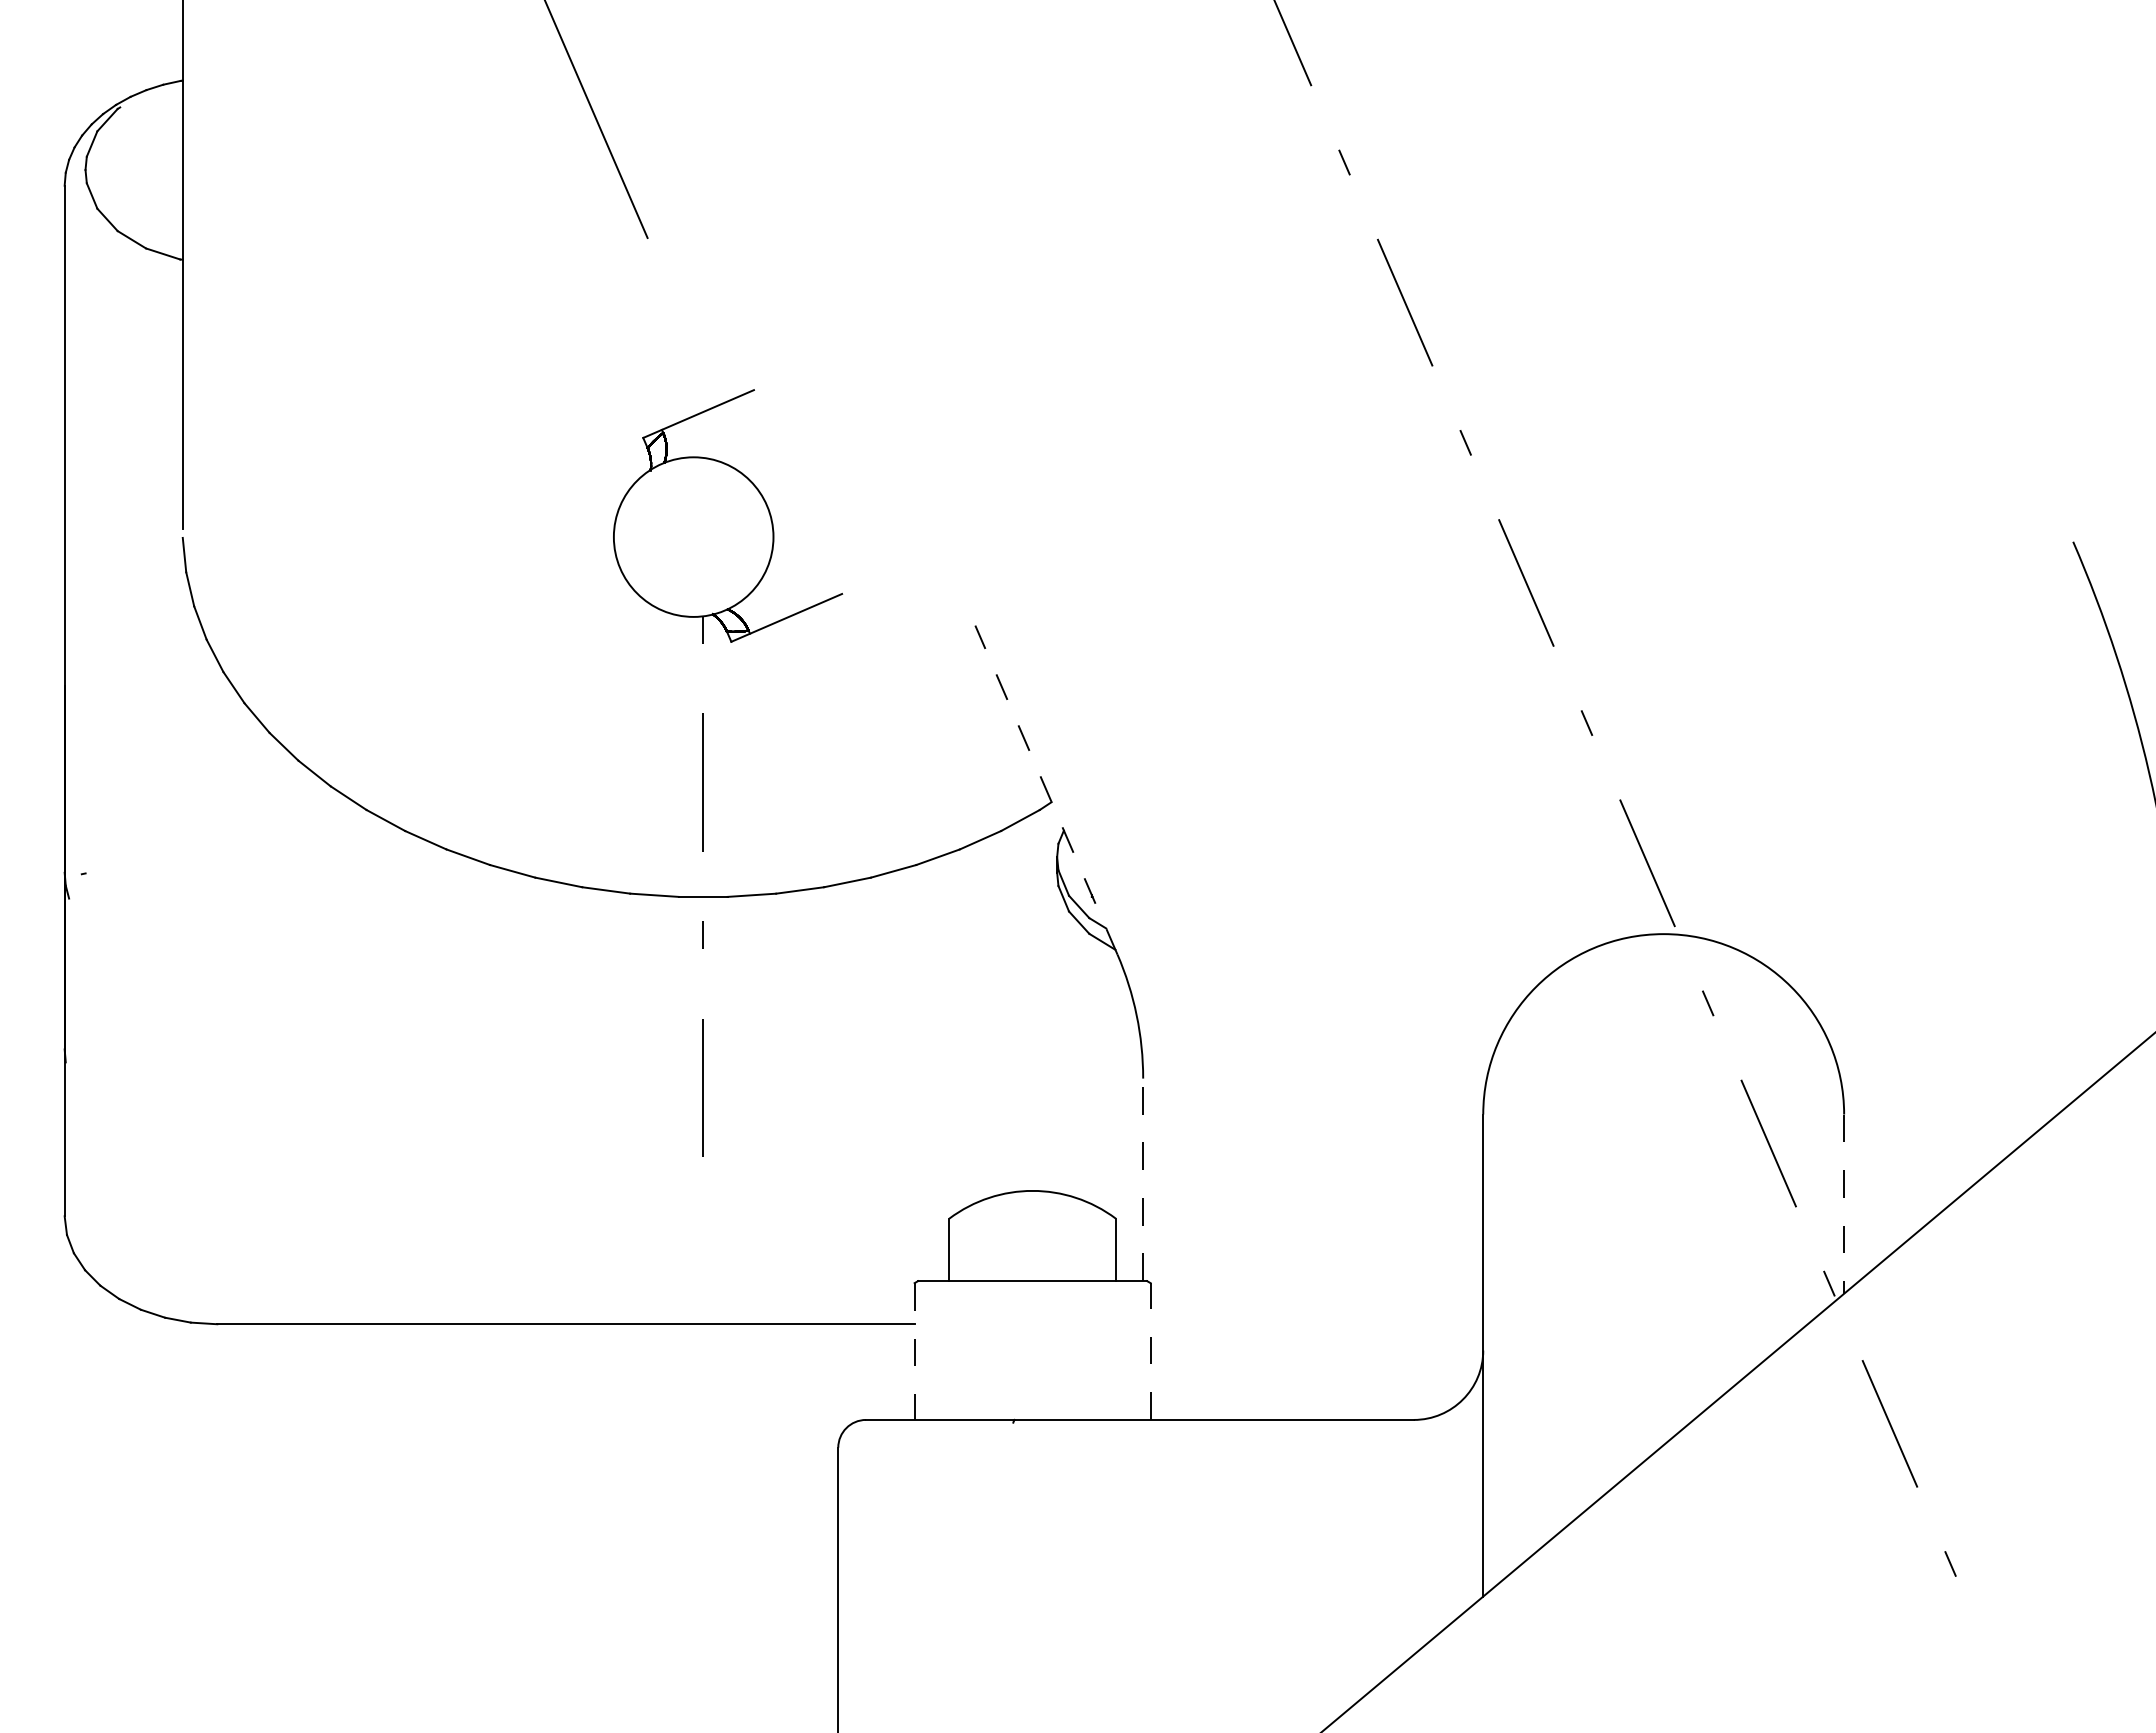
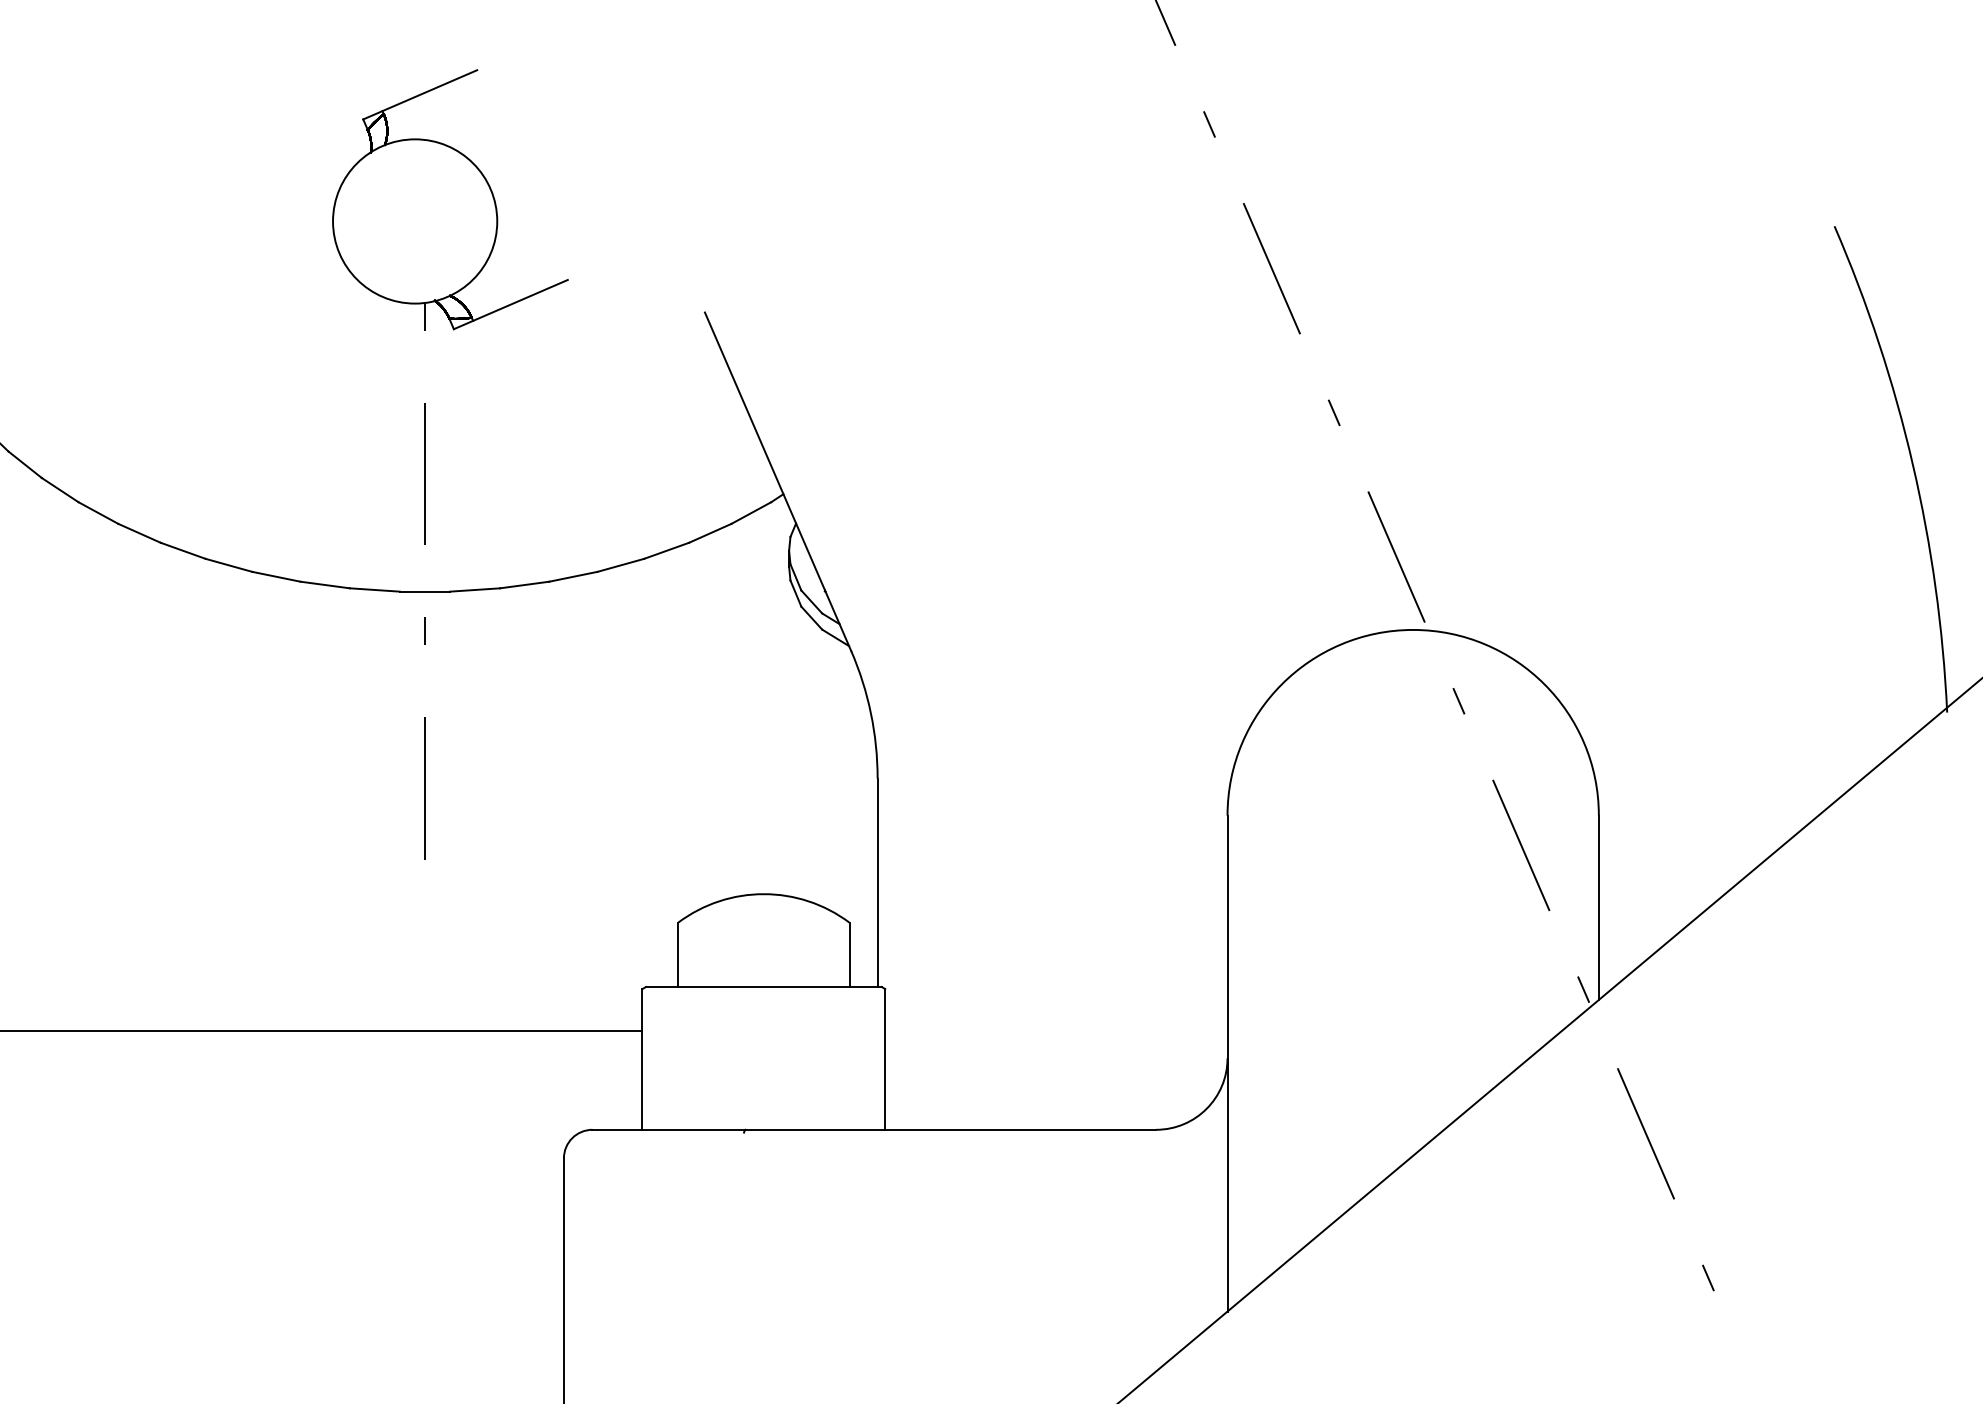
line: (1046, 789) -> (778, 481), dashed -> solid
line: (1143, 1179) -> (877, 882), dashed -> solid
line: (1844, 1204) -> (1599, 908), dashed -> solid
line: (1150, 1351) -> (885, 1059), dashed -> solid
line: (914, 1352) -> (642, 1060), dashed -> solid

